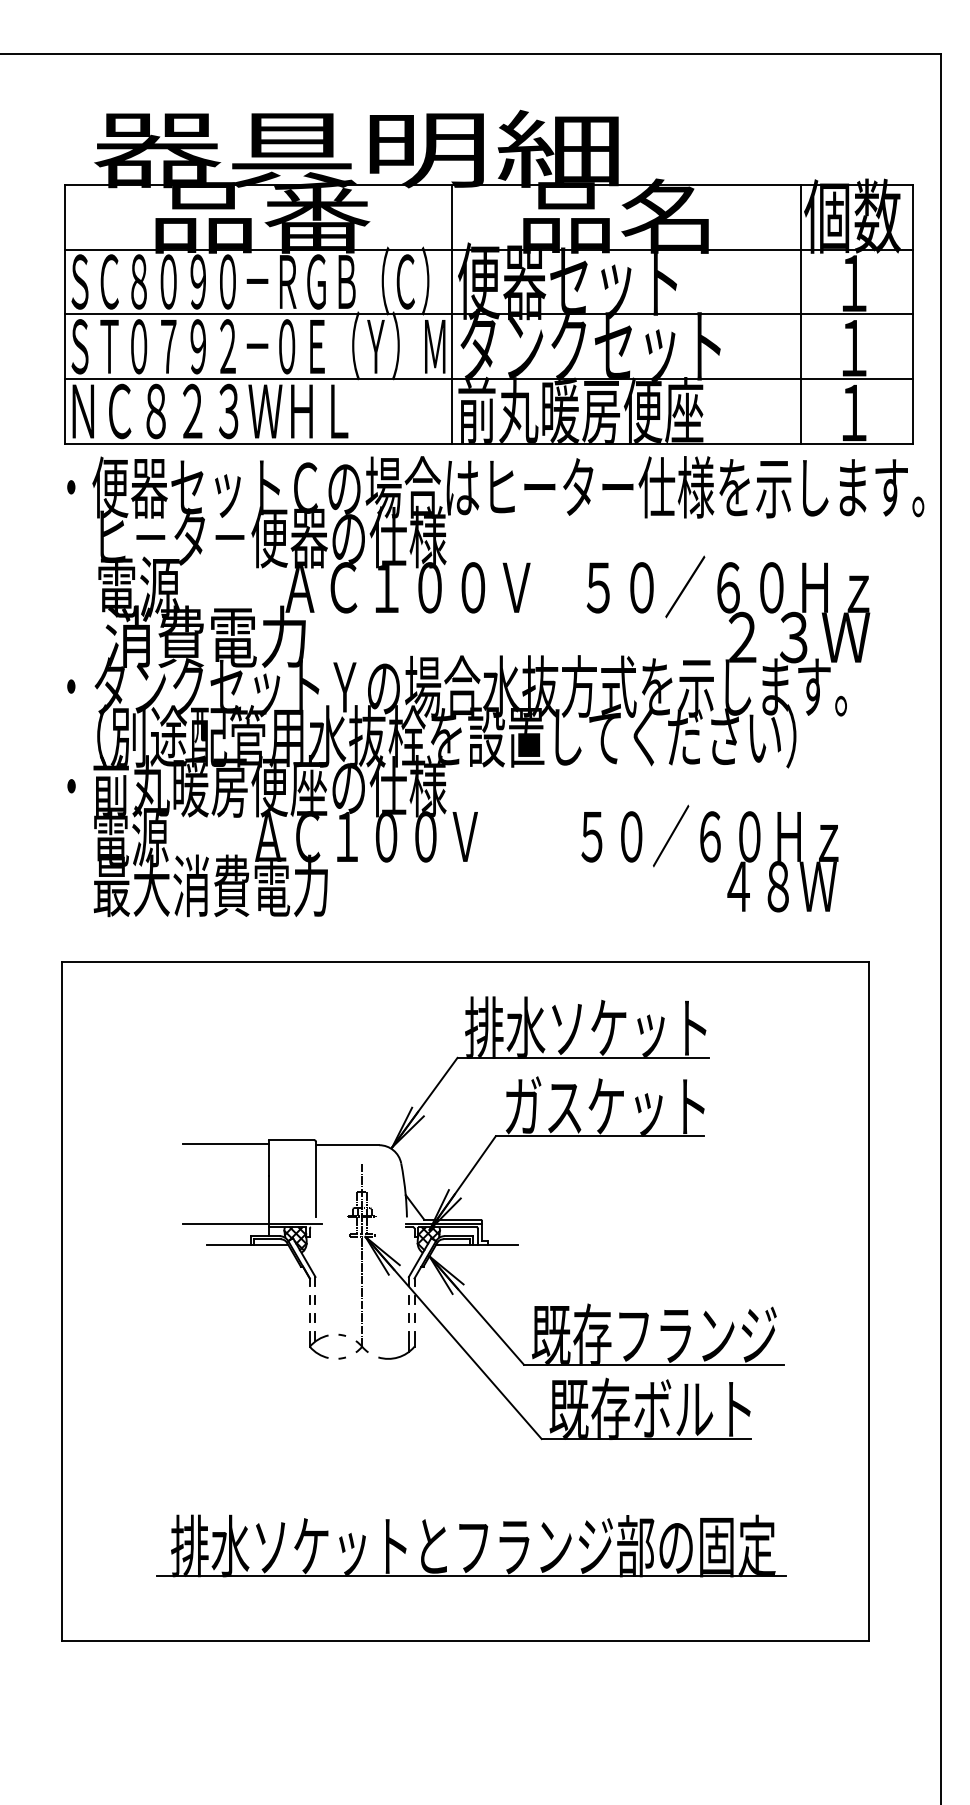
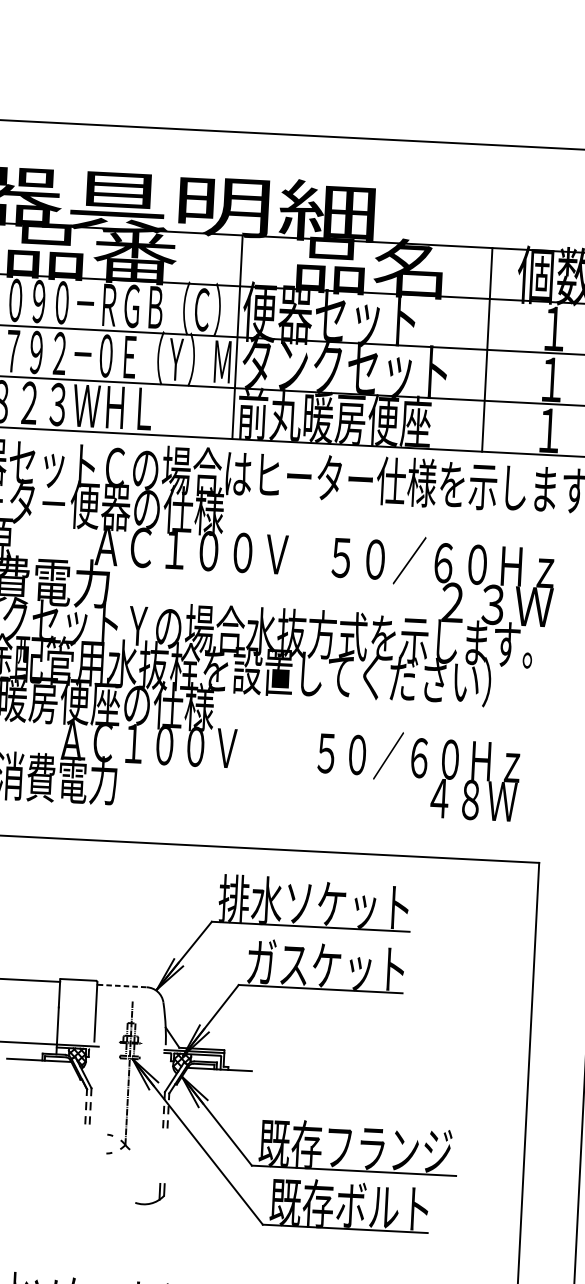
line: (801, 313) -> (487, 349), moved
line: (348, 1145) -> (122, 986), solid -> dashed
part: (318, 1344) -> (91, 1141), removed
part: (400, 1355) -> (152, 1202), moved

